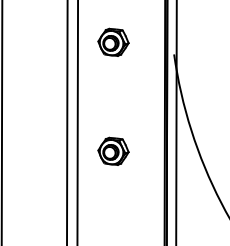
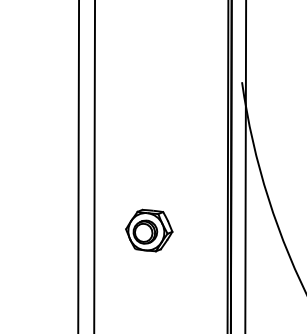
part: (113, 41) -> (149, 62), removed

